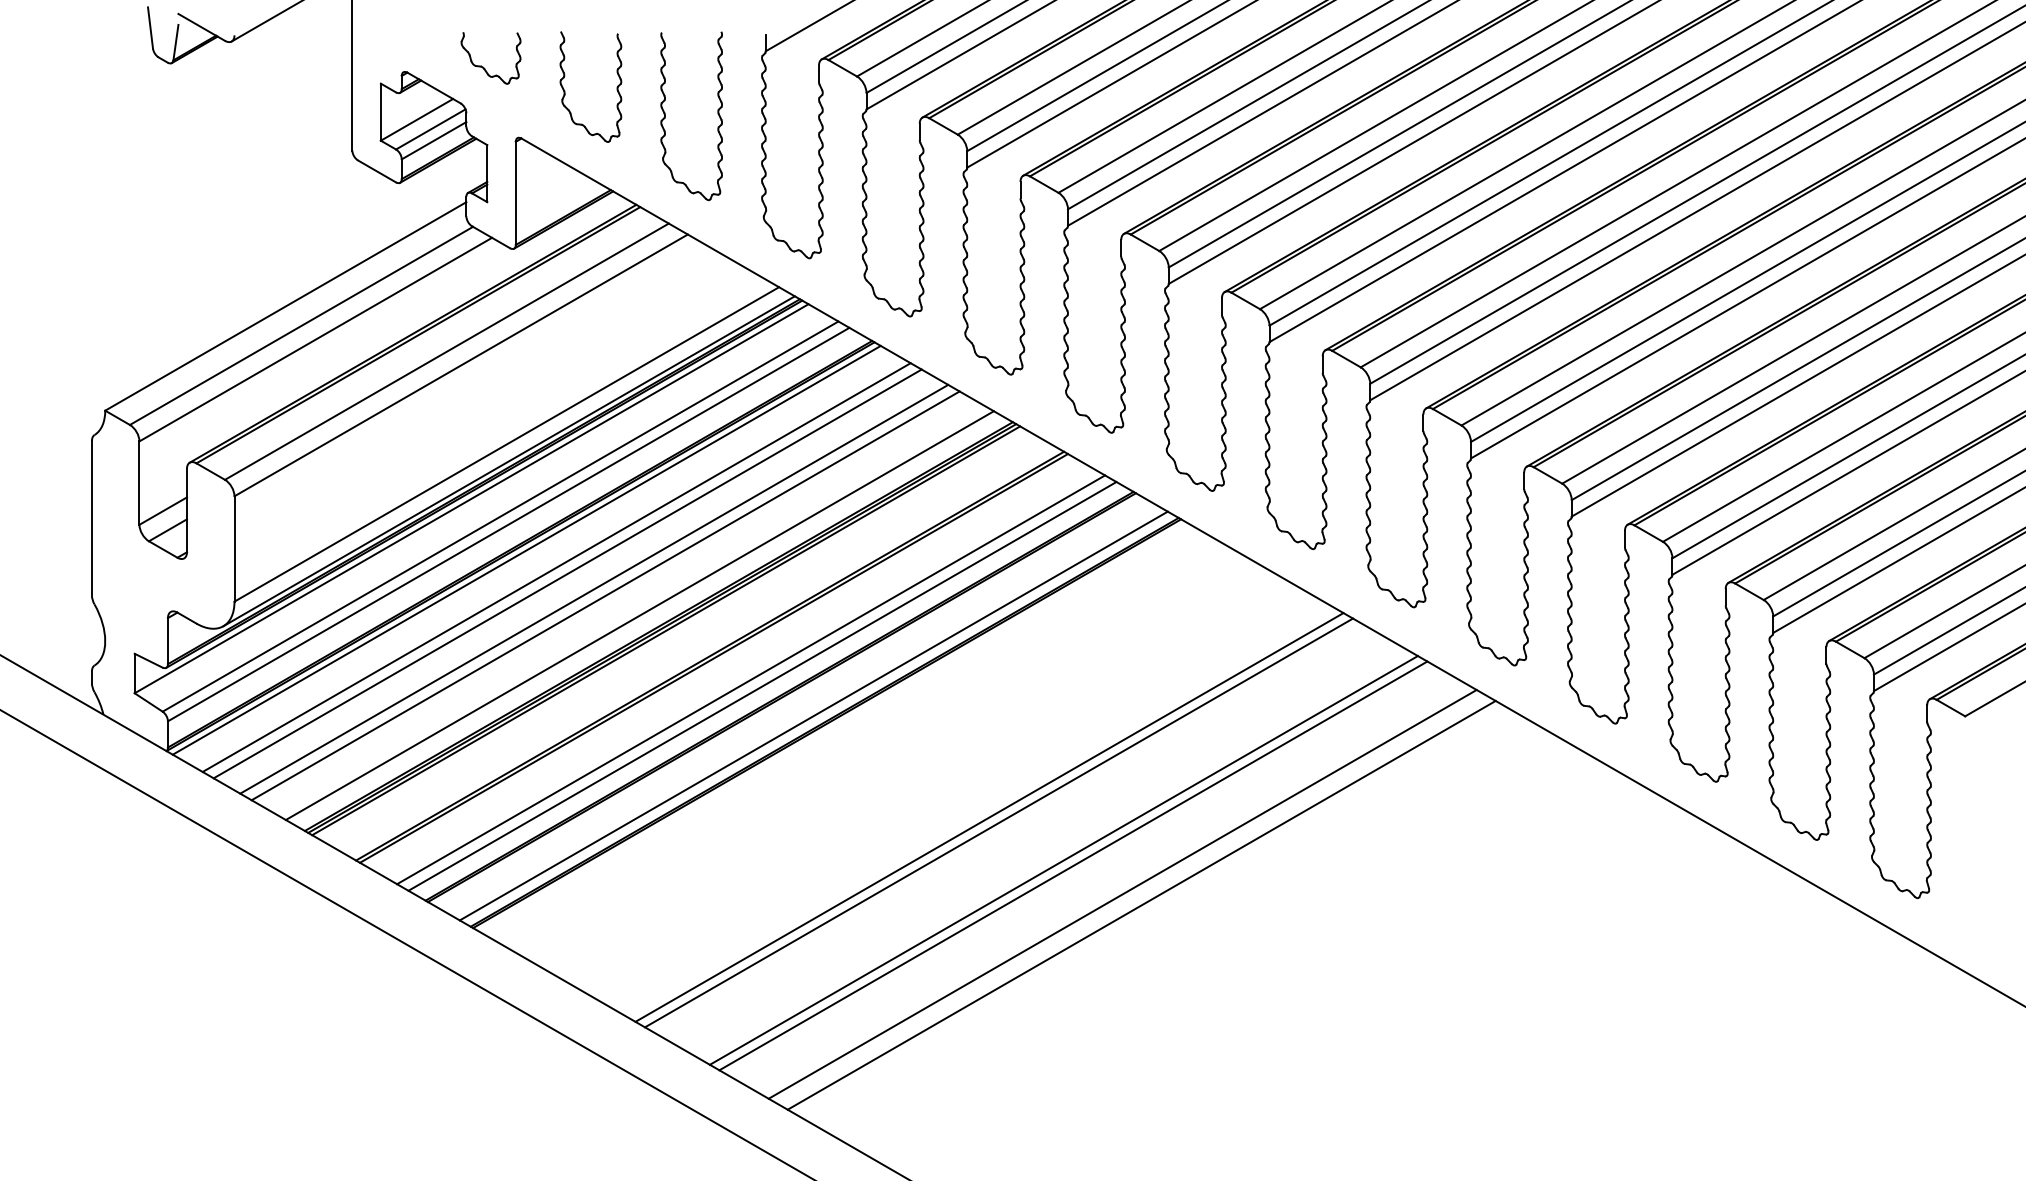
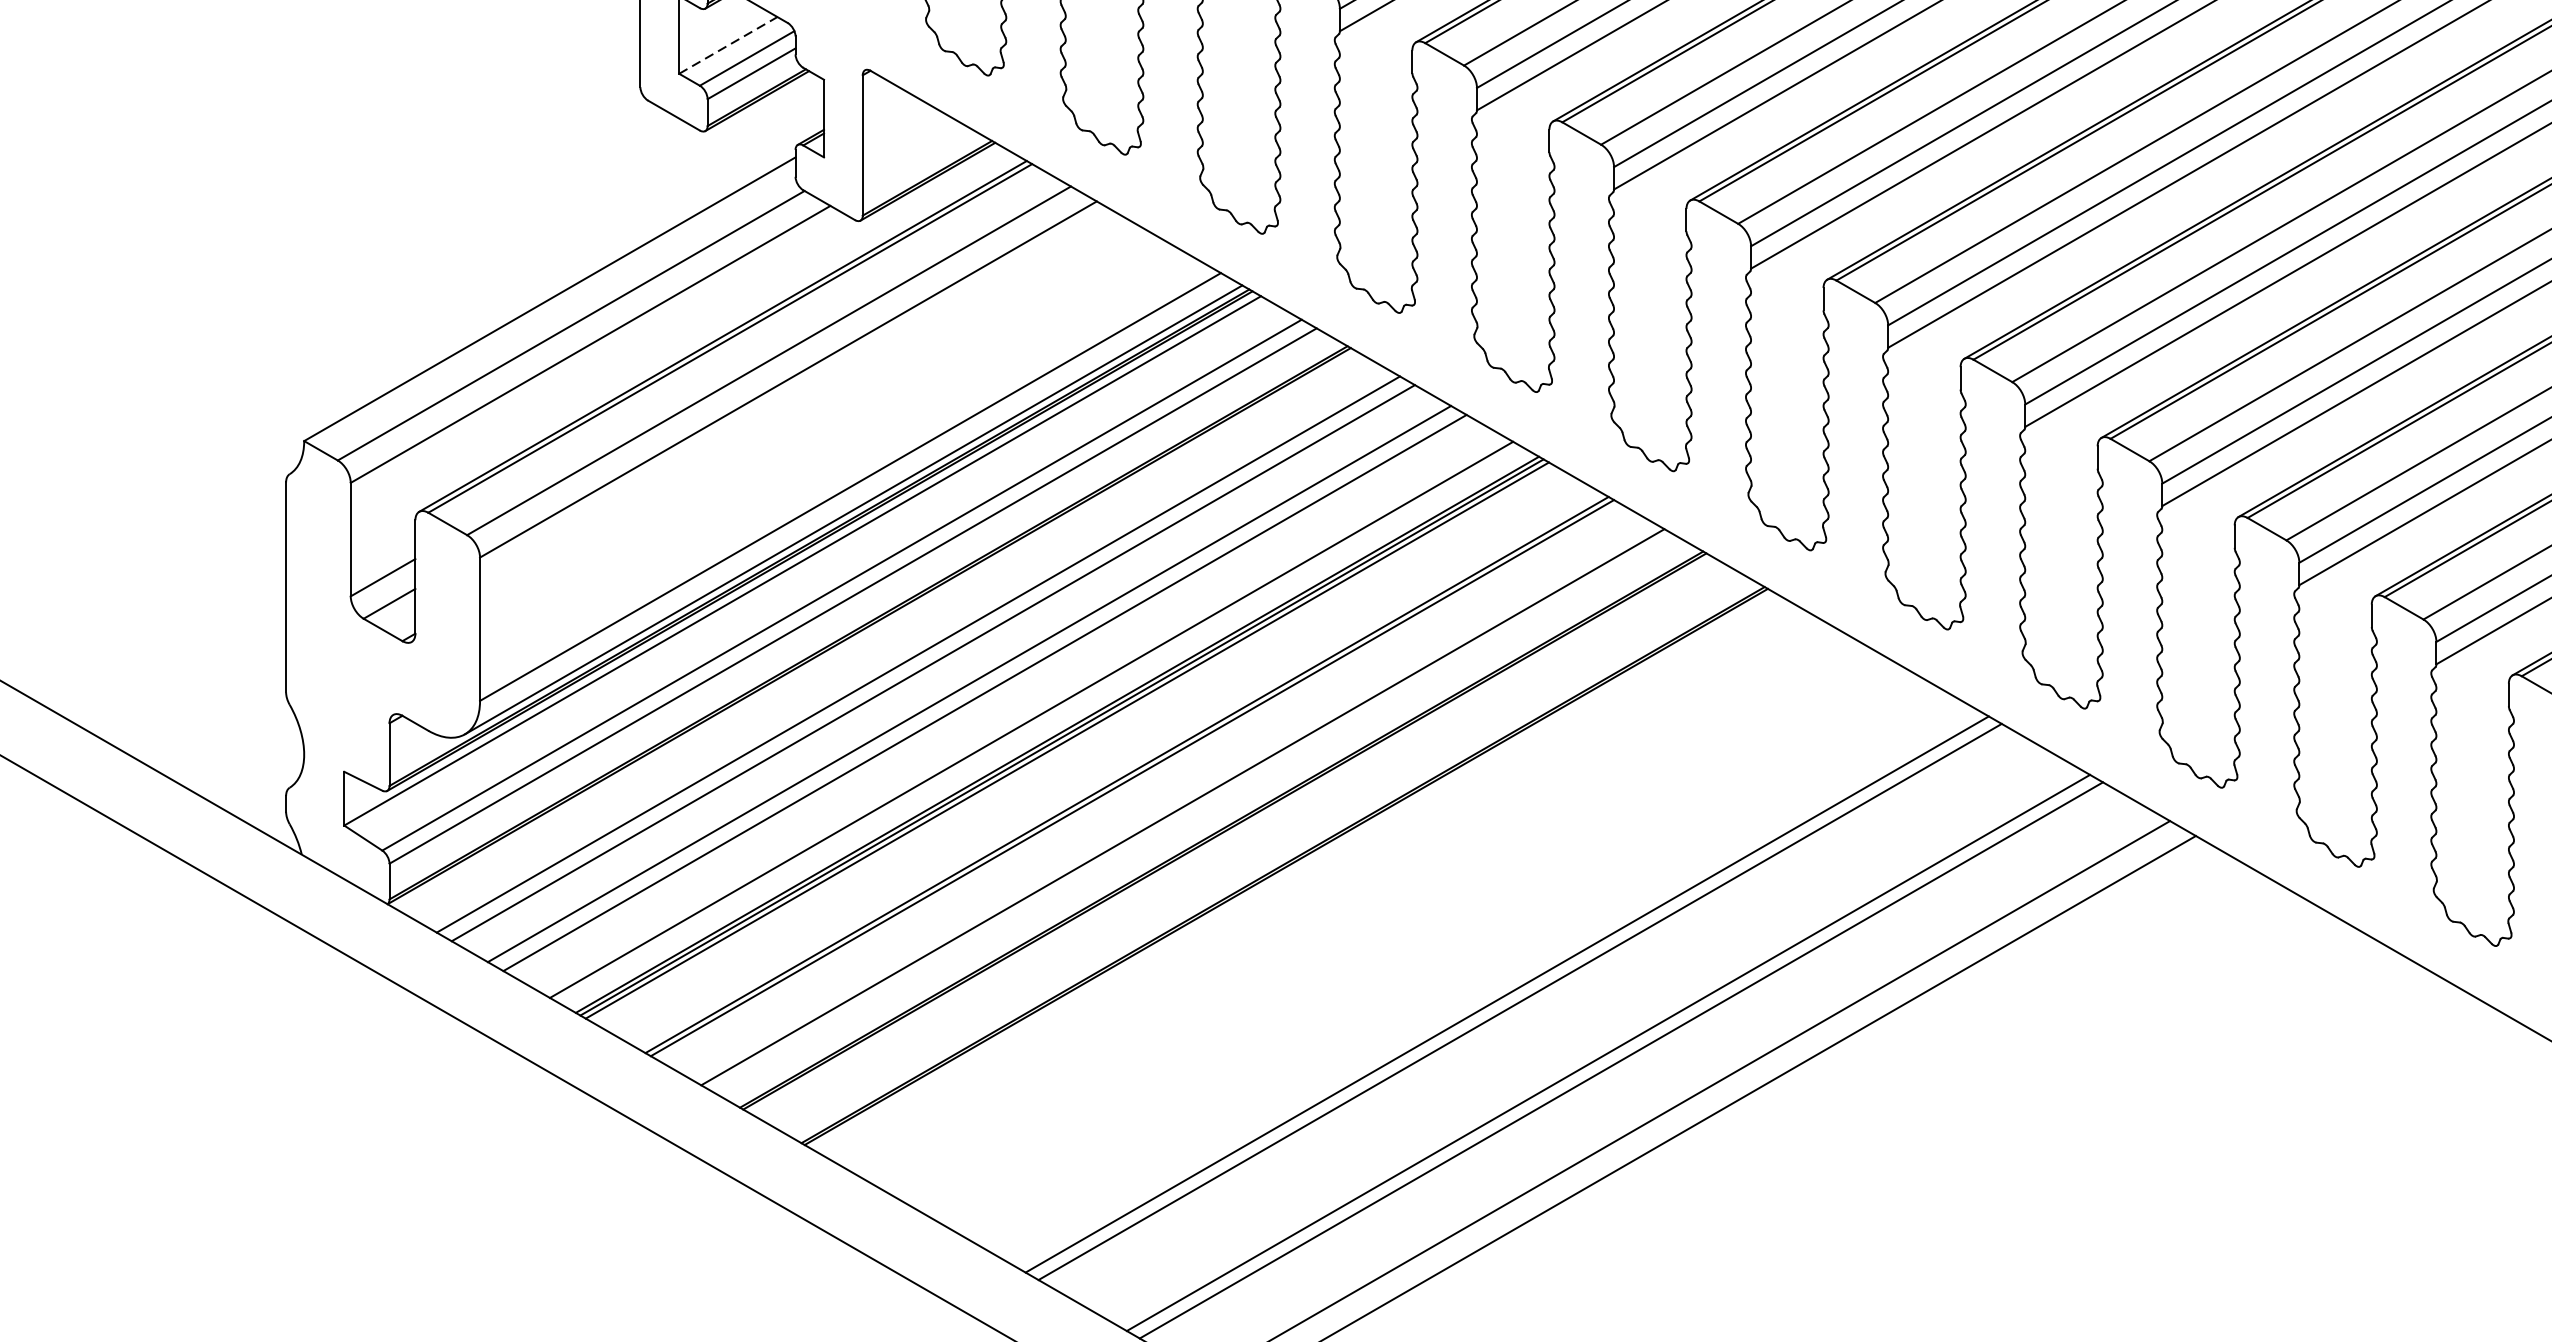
line: (416, 119) -> (727, 44), solid -> dashed
line: (526, 549) -> (877, 629), removed
line: (762, 686) -> (1198, 816), removed
line: (813, 715) -> (1267, 855), removed

